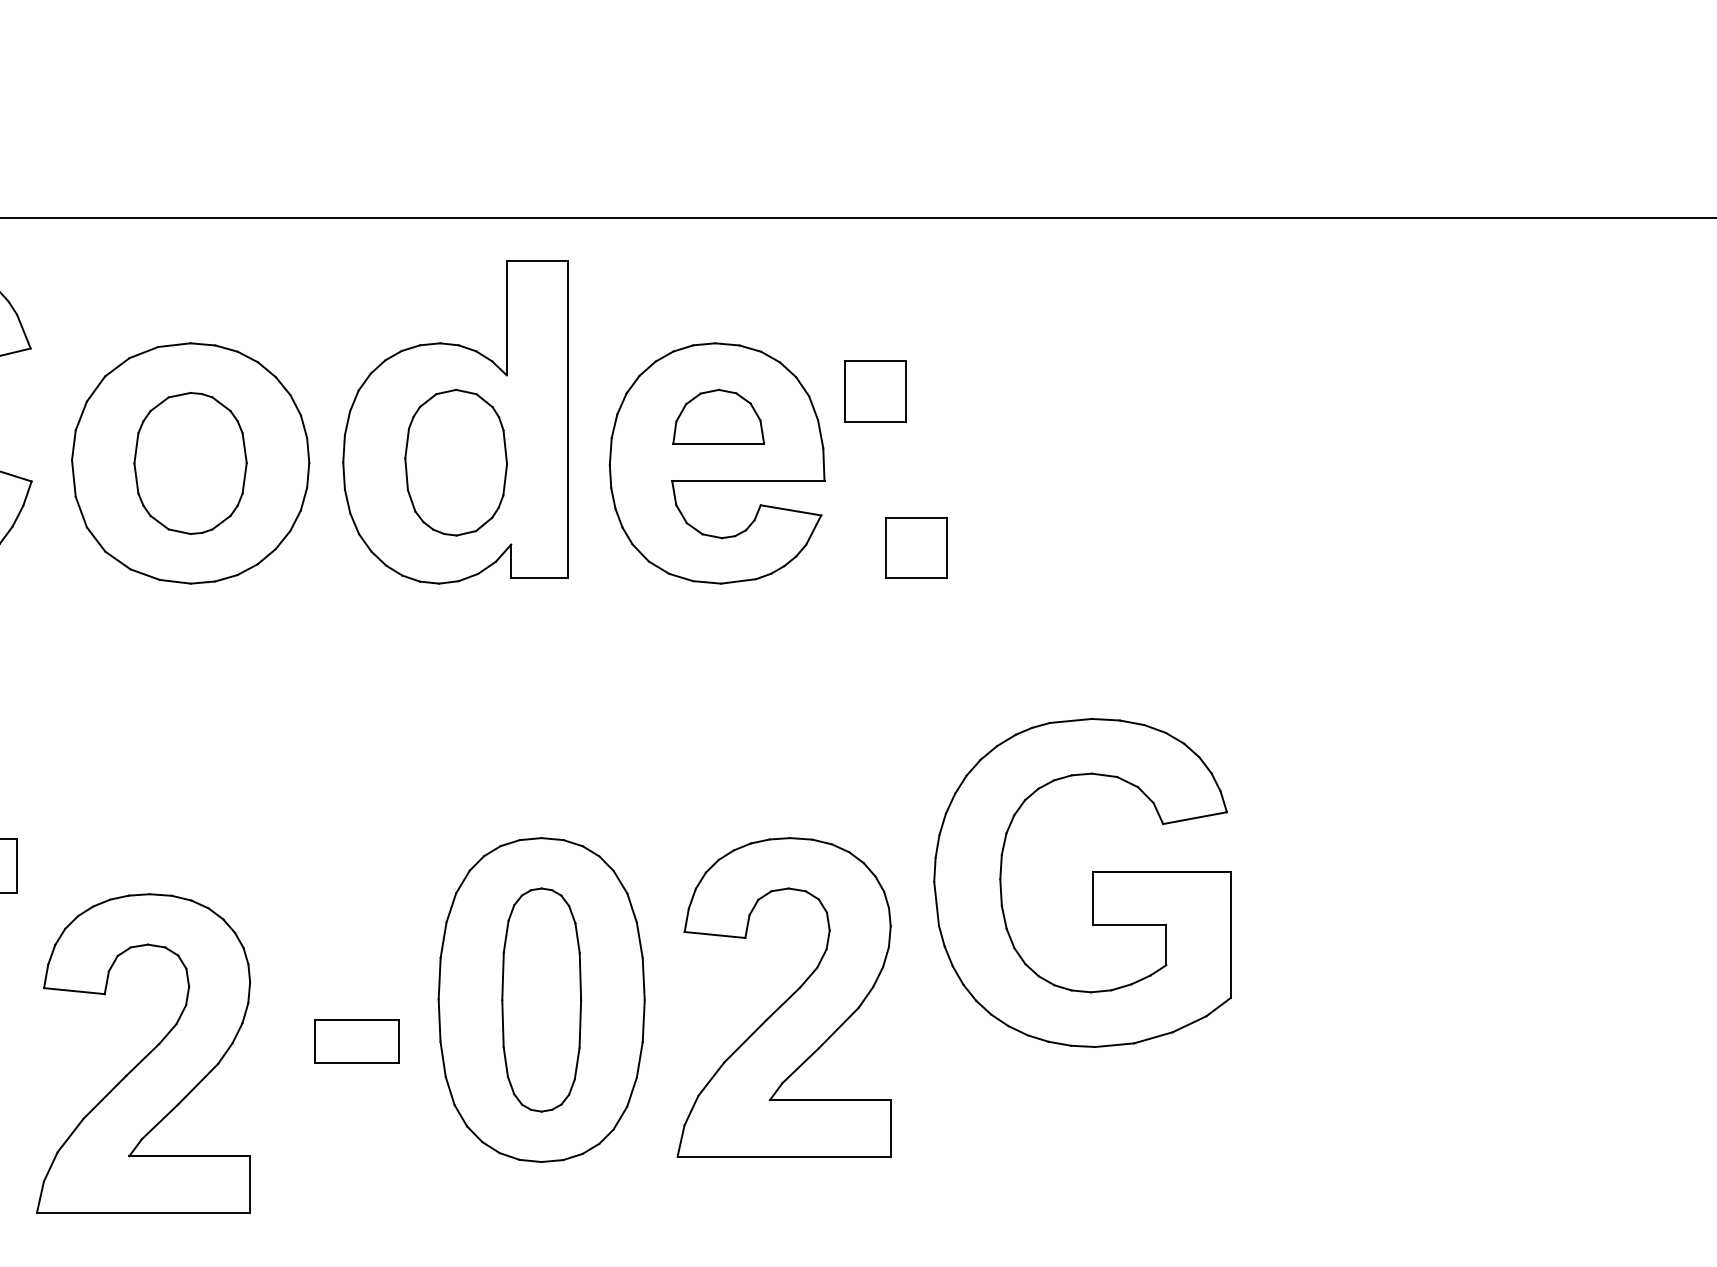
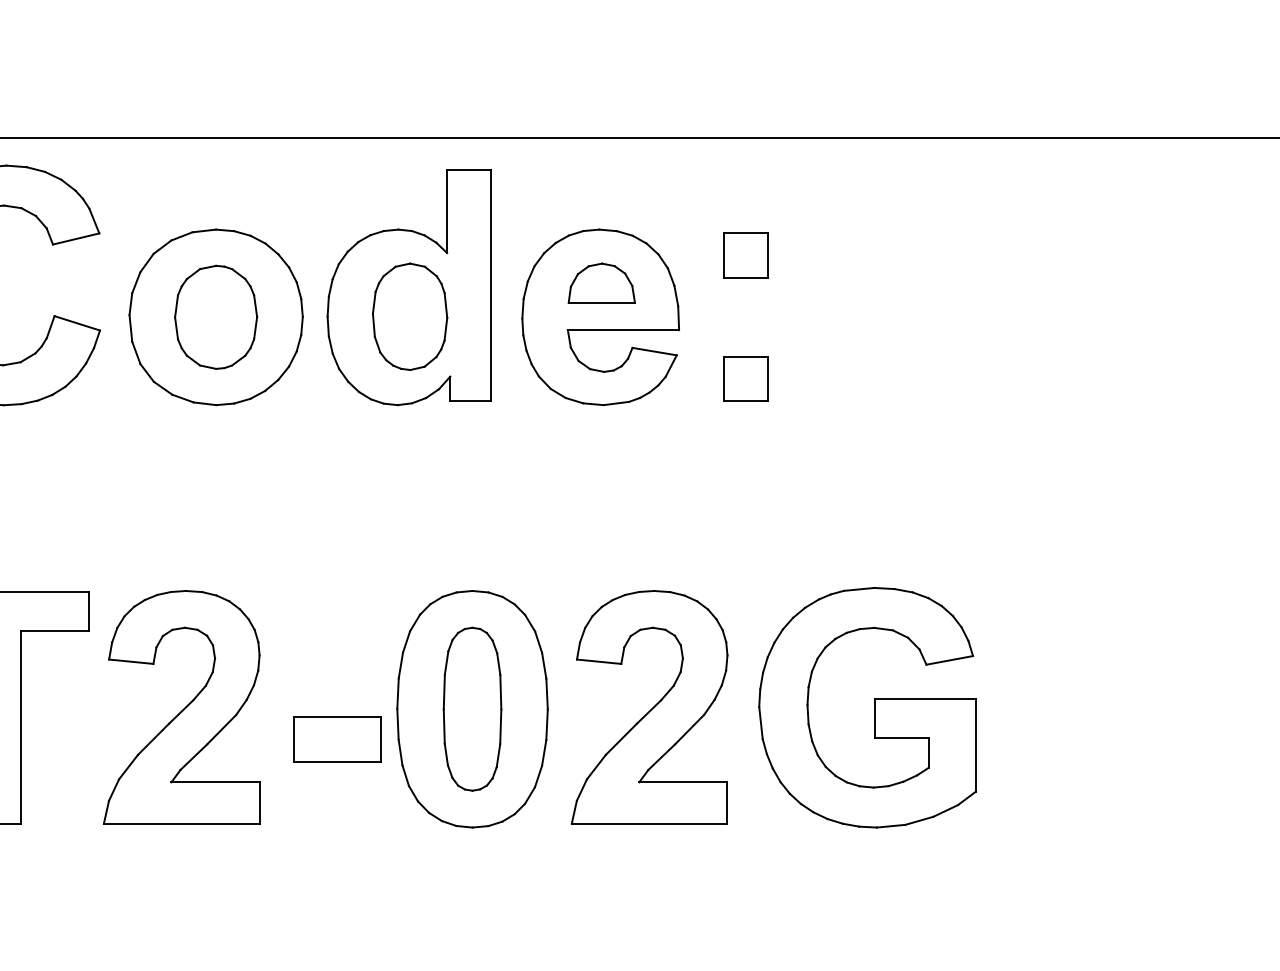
part: (874, 391) -> (745, 255), moved
part: (1092, 882) -> (874, 707), moved
part: (356, 1041) -> (337, 739), size x1.43
part: (143, 1053) -> (181, 707), moved

